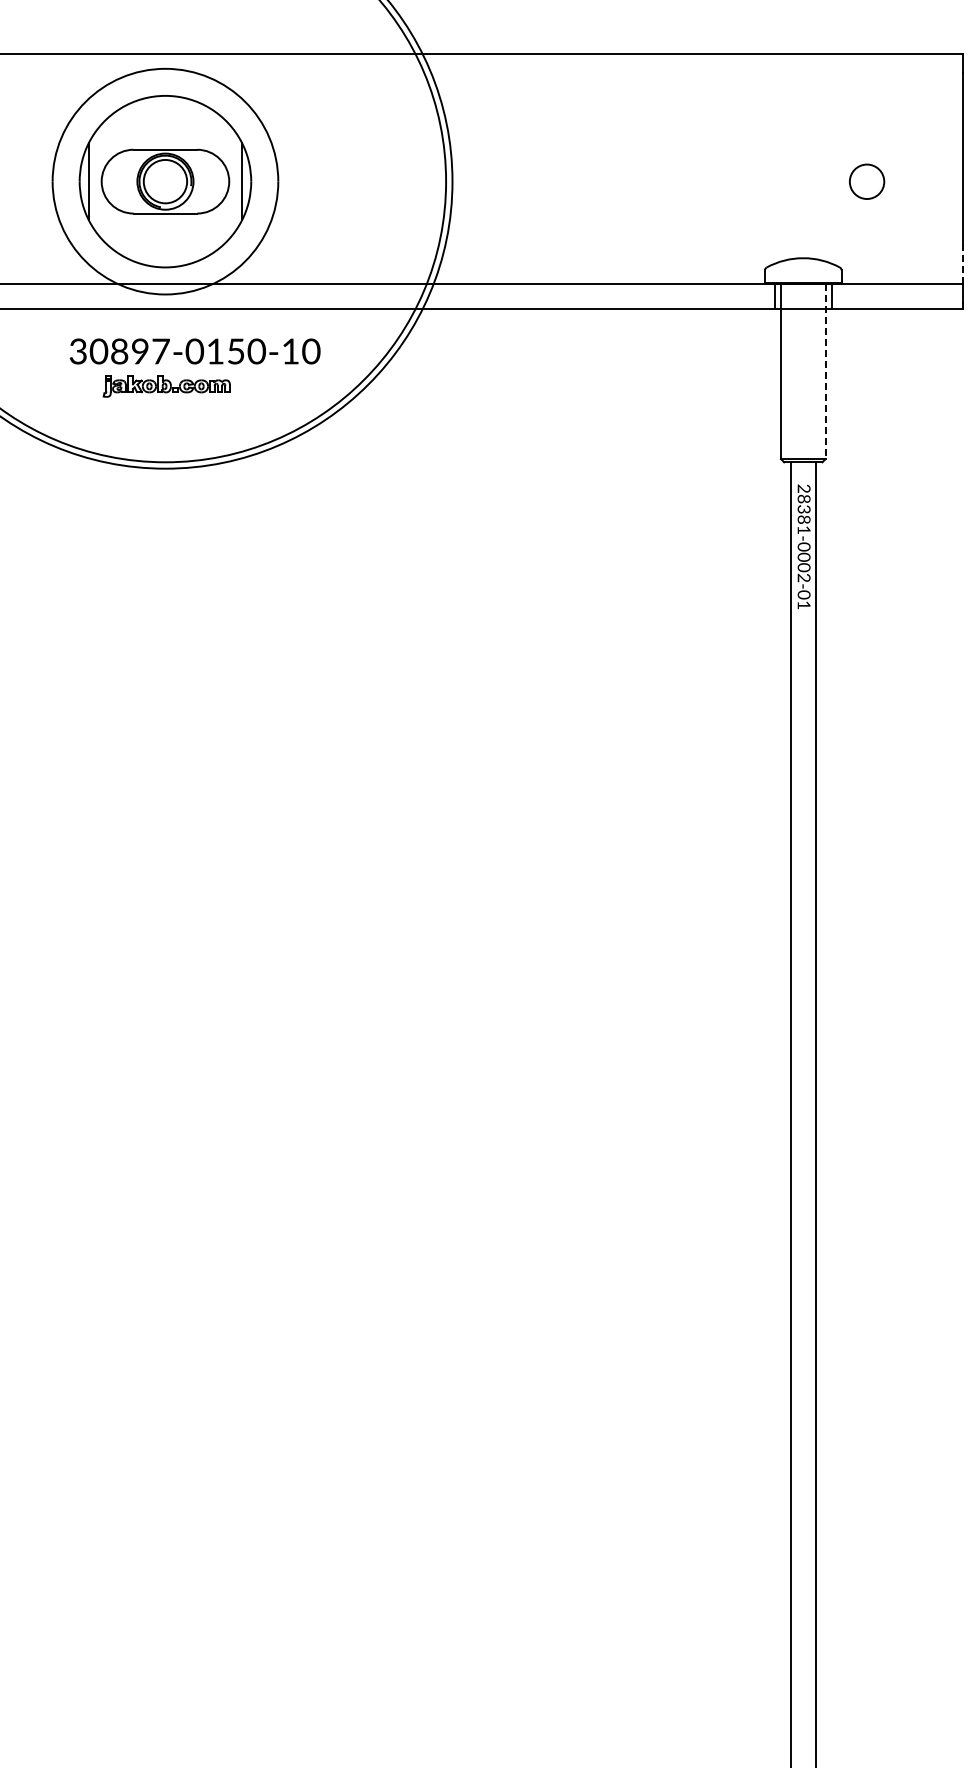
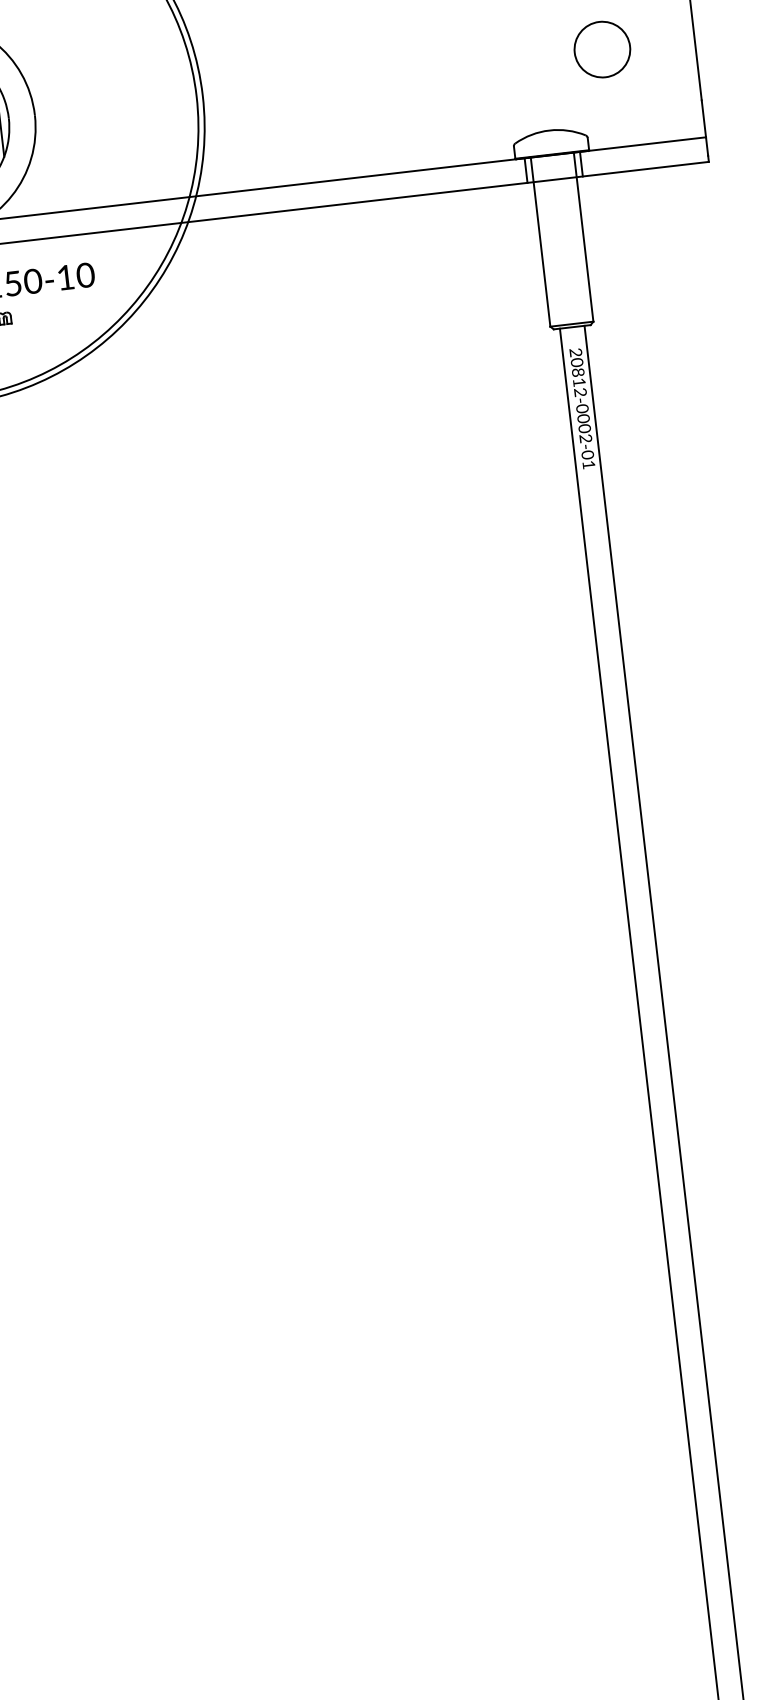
circle: (866, 181) -> (601, 49), size x1.67
line: (962, 264) -> (703, 118), dashed -> solid
line: (825, 371) -> (583, 237), dashed -> solid
text: (803, 514) -> (578, 377), 28381-0002-01 -> 20812-0002-01

